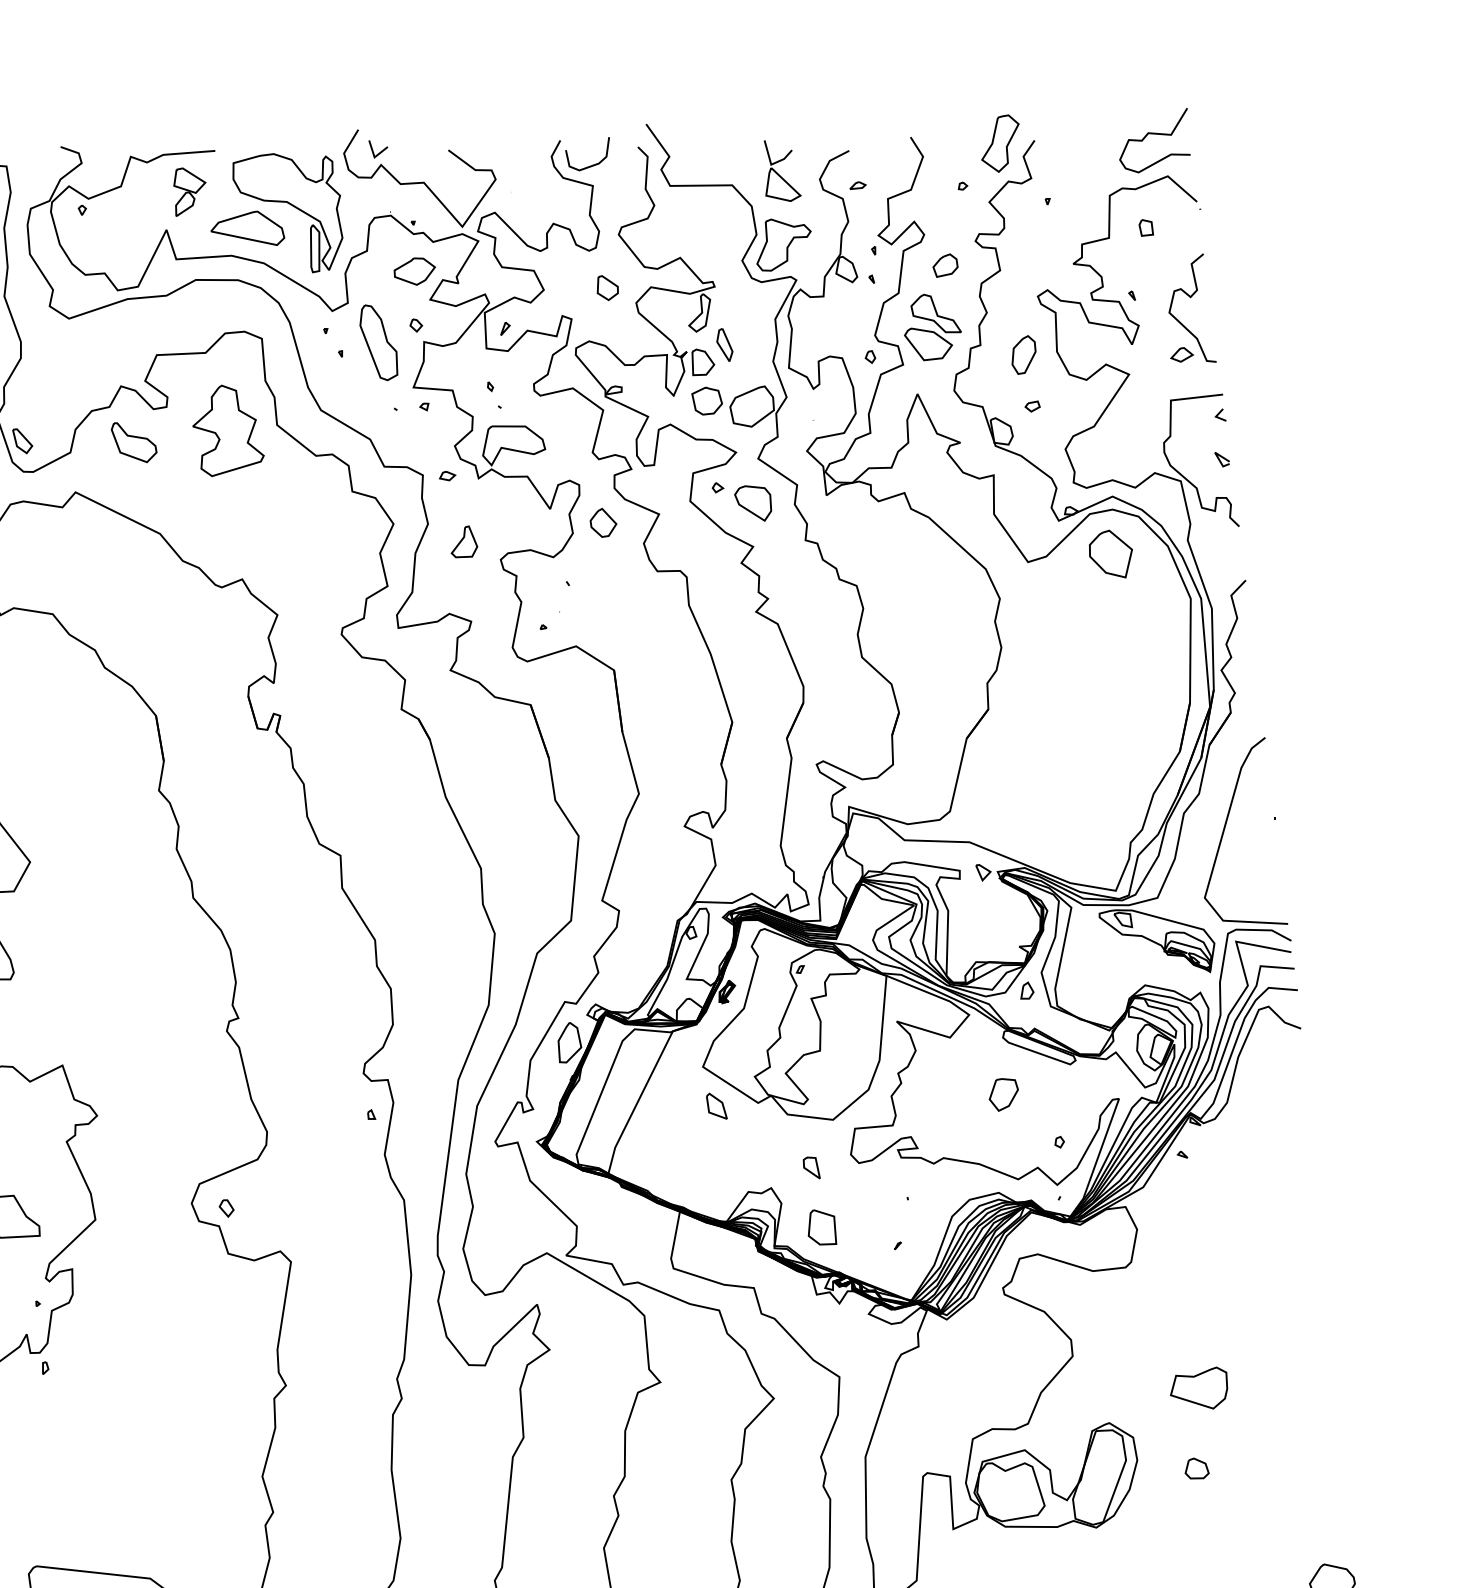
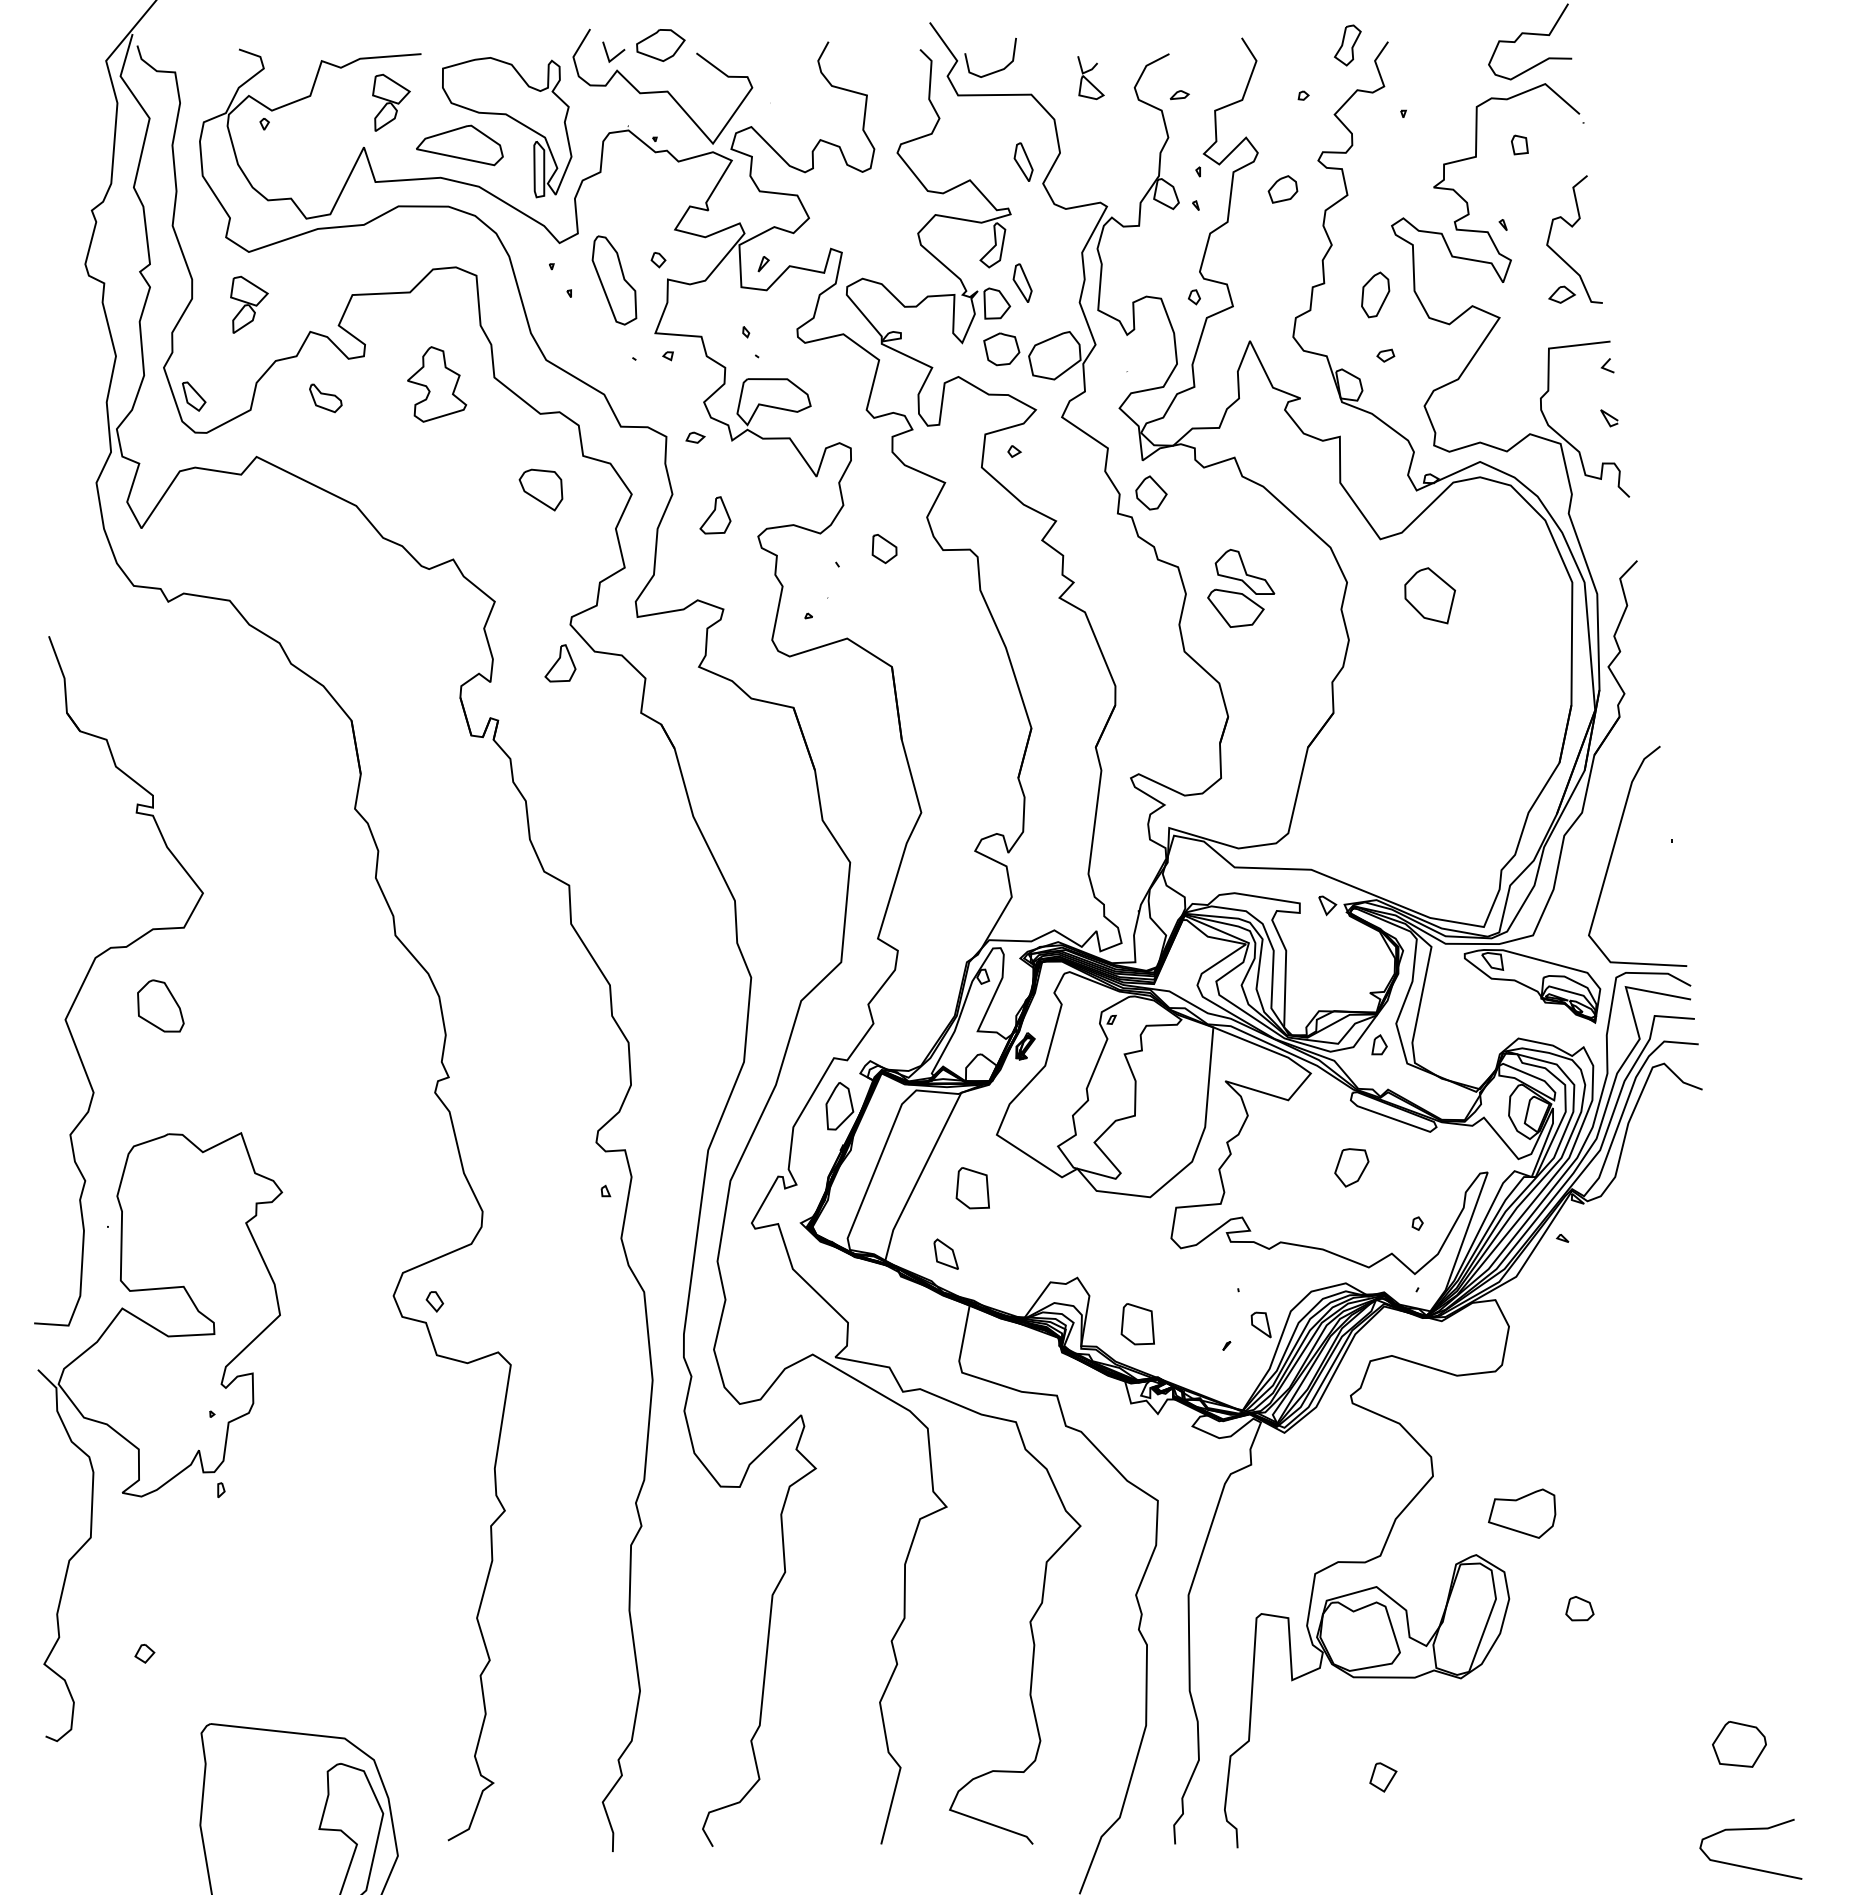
part: (1000, 143) -> (1347, 45), size x0.6
curve: (592, 164) -> (996, 70), moved
part: (782, 170) -> (1090, 77), size x0.6
part: (725, 241) -> (1023, 161), added
part: (784, 245) -> (1092, 165), removed
part: (414, 271) -> (660, 45), moved
part: (607, 288) -> (884, 549), moved
part: (933, 326) -> (1241, 587), moved
part: (69, 363) -> (249, 304), added
part: (228, 430) -> (436, 384), size x0.7
part: (133, 442) -> (325, 398), size x0.6
part: (752, 503) -> (540, 489), moved
part: (603, 522) -> (1151, 492), moved
part: (1110, 553) -> (1429, 595), moved
part: (333, 667) -> (560, 663), added
part: (716, 1105) -> (945, 1253), moved
part: (682, 1112) -> (972, 1188), added
part: (811, 1167) -> (1260, 1324), moved
part: (1199, 1387) -> (1522, 1513), moved

